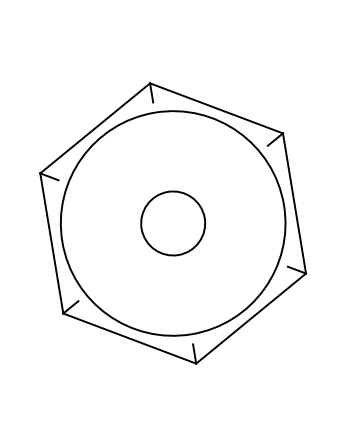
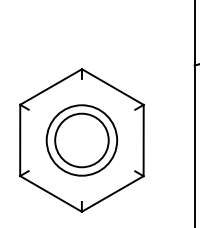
circle: (172, 223) -> (81, 140), size x0.62
circle: (172, 223) -> (81, 140), size x1.67

